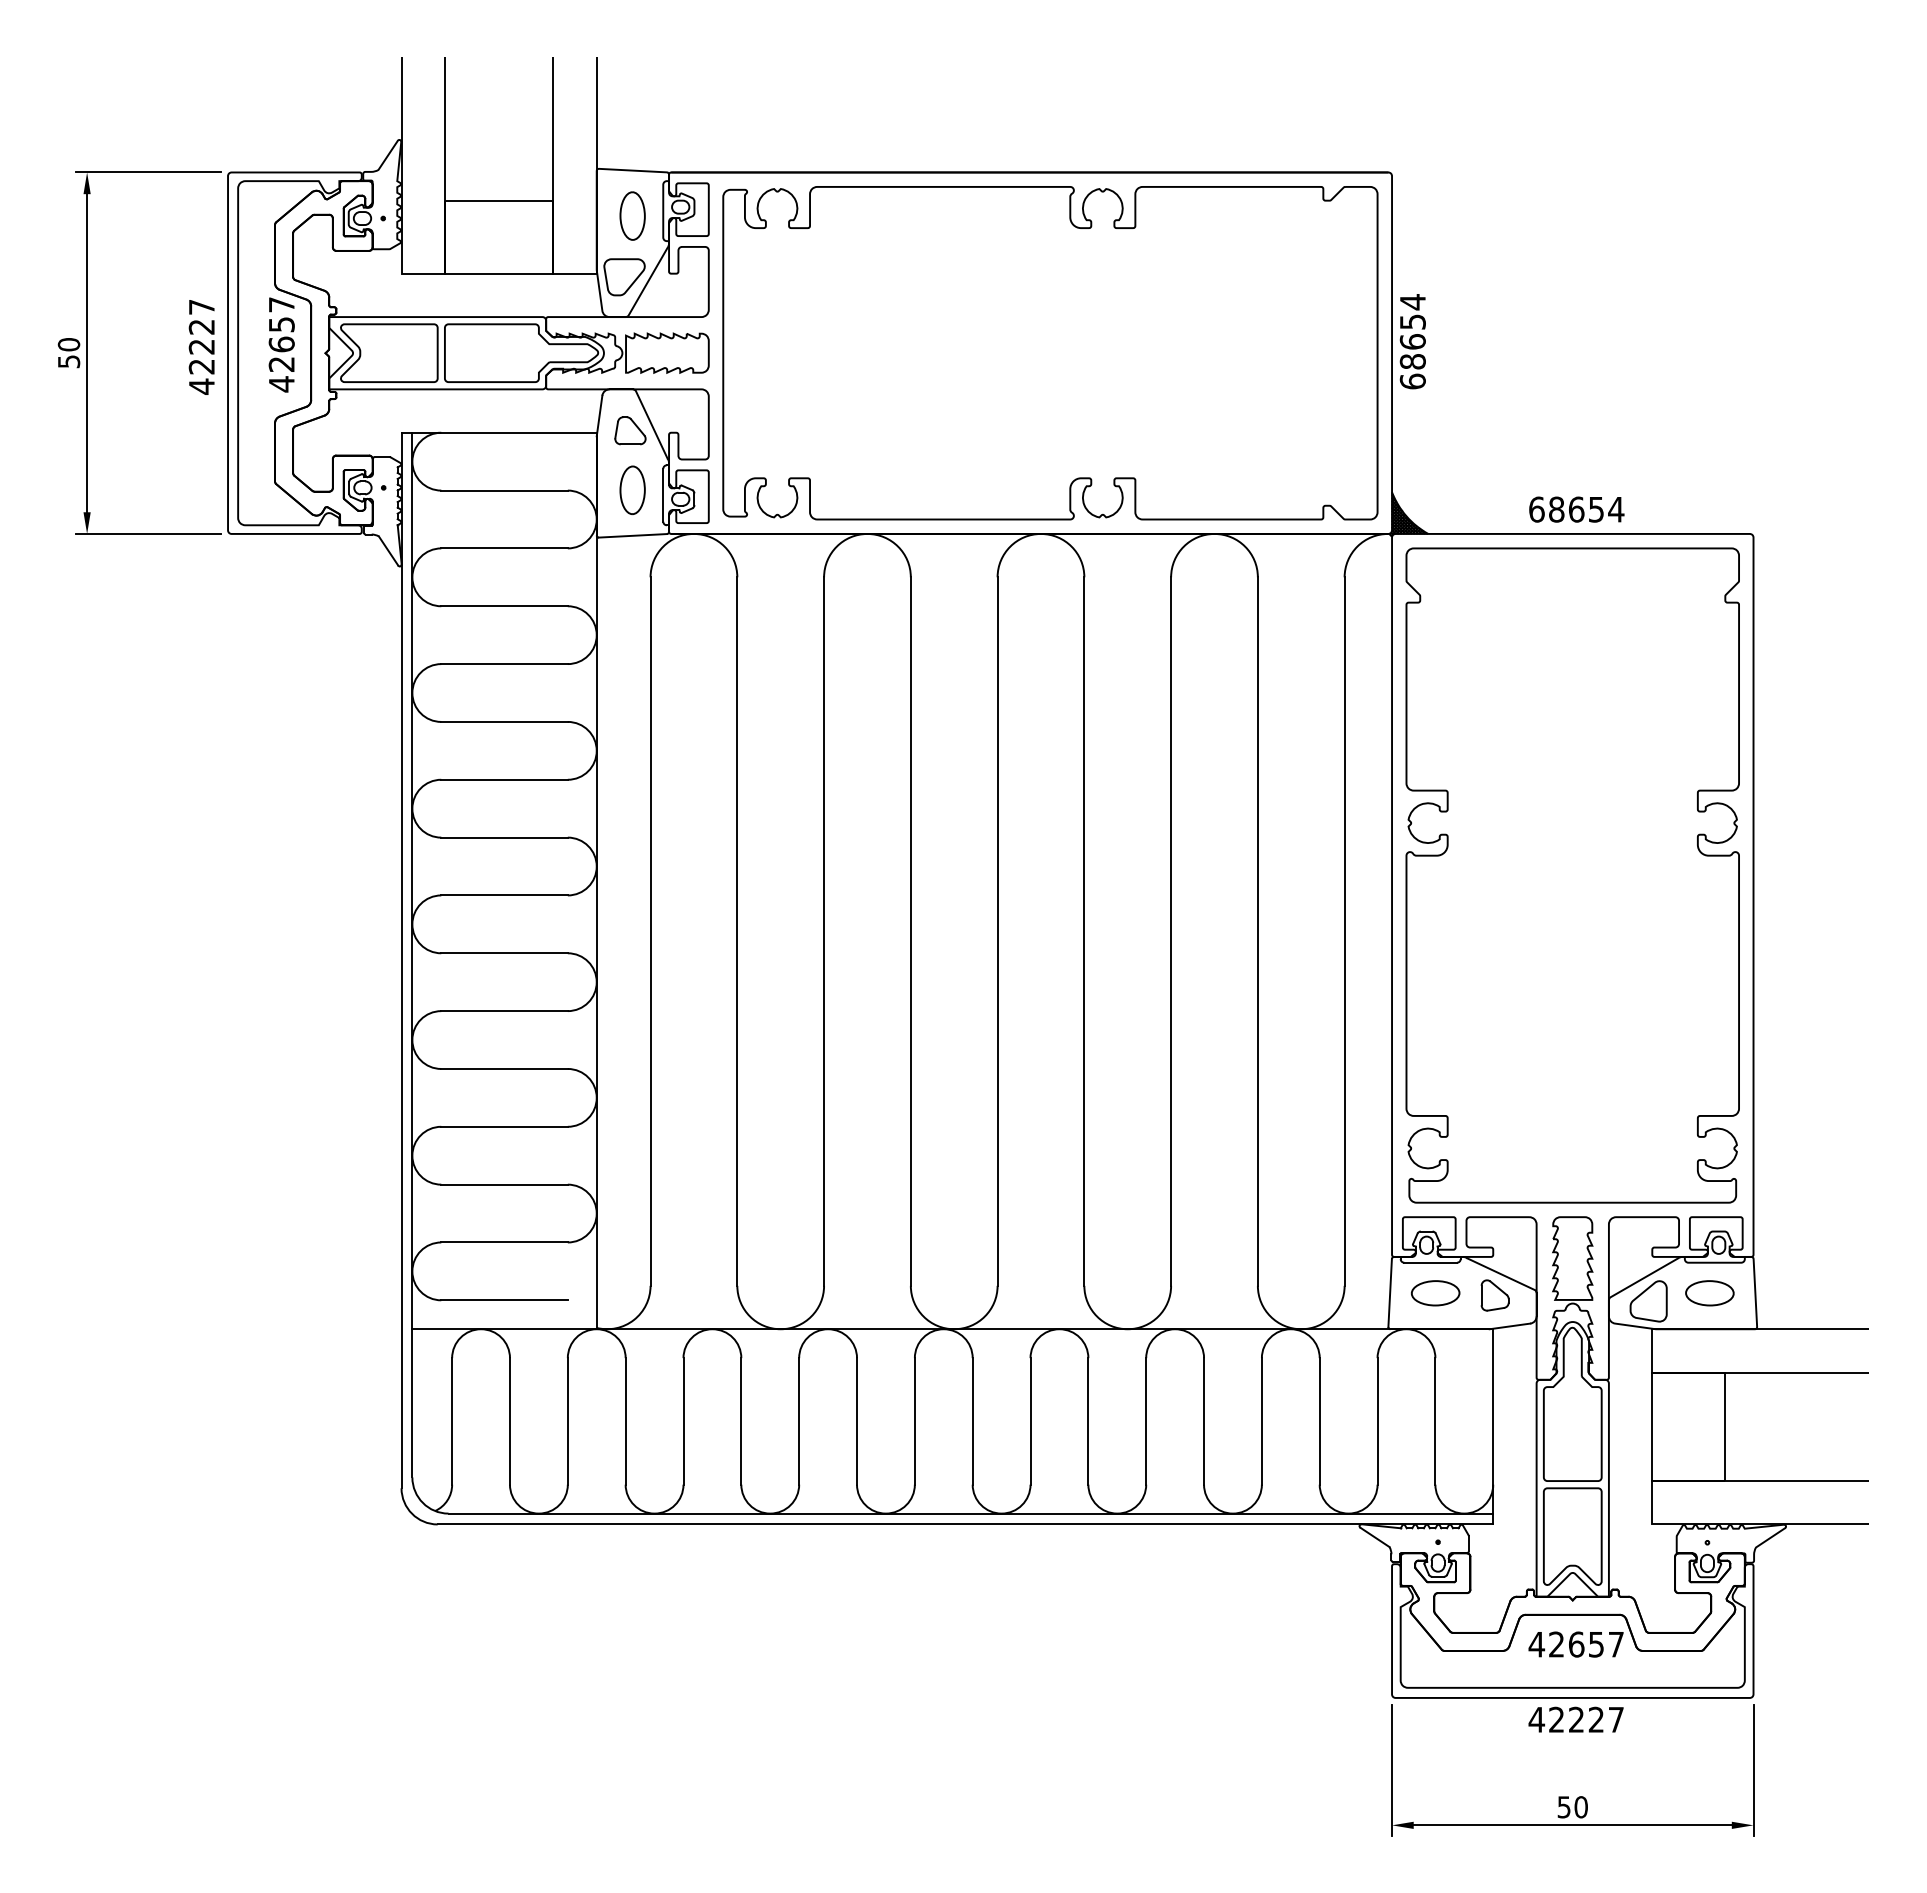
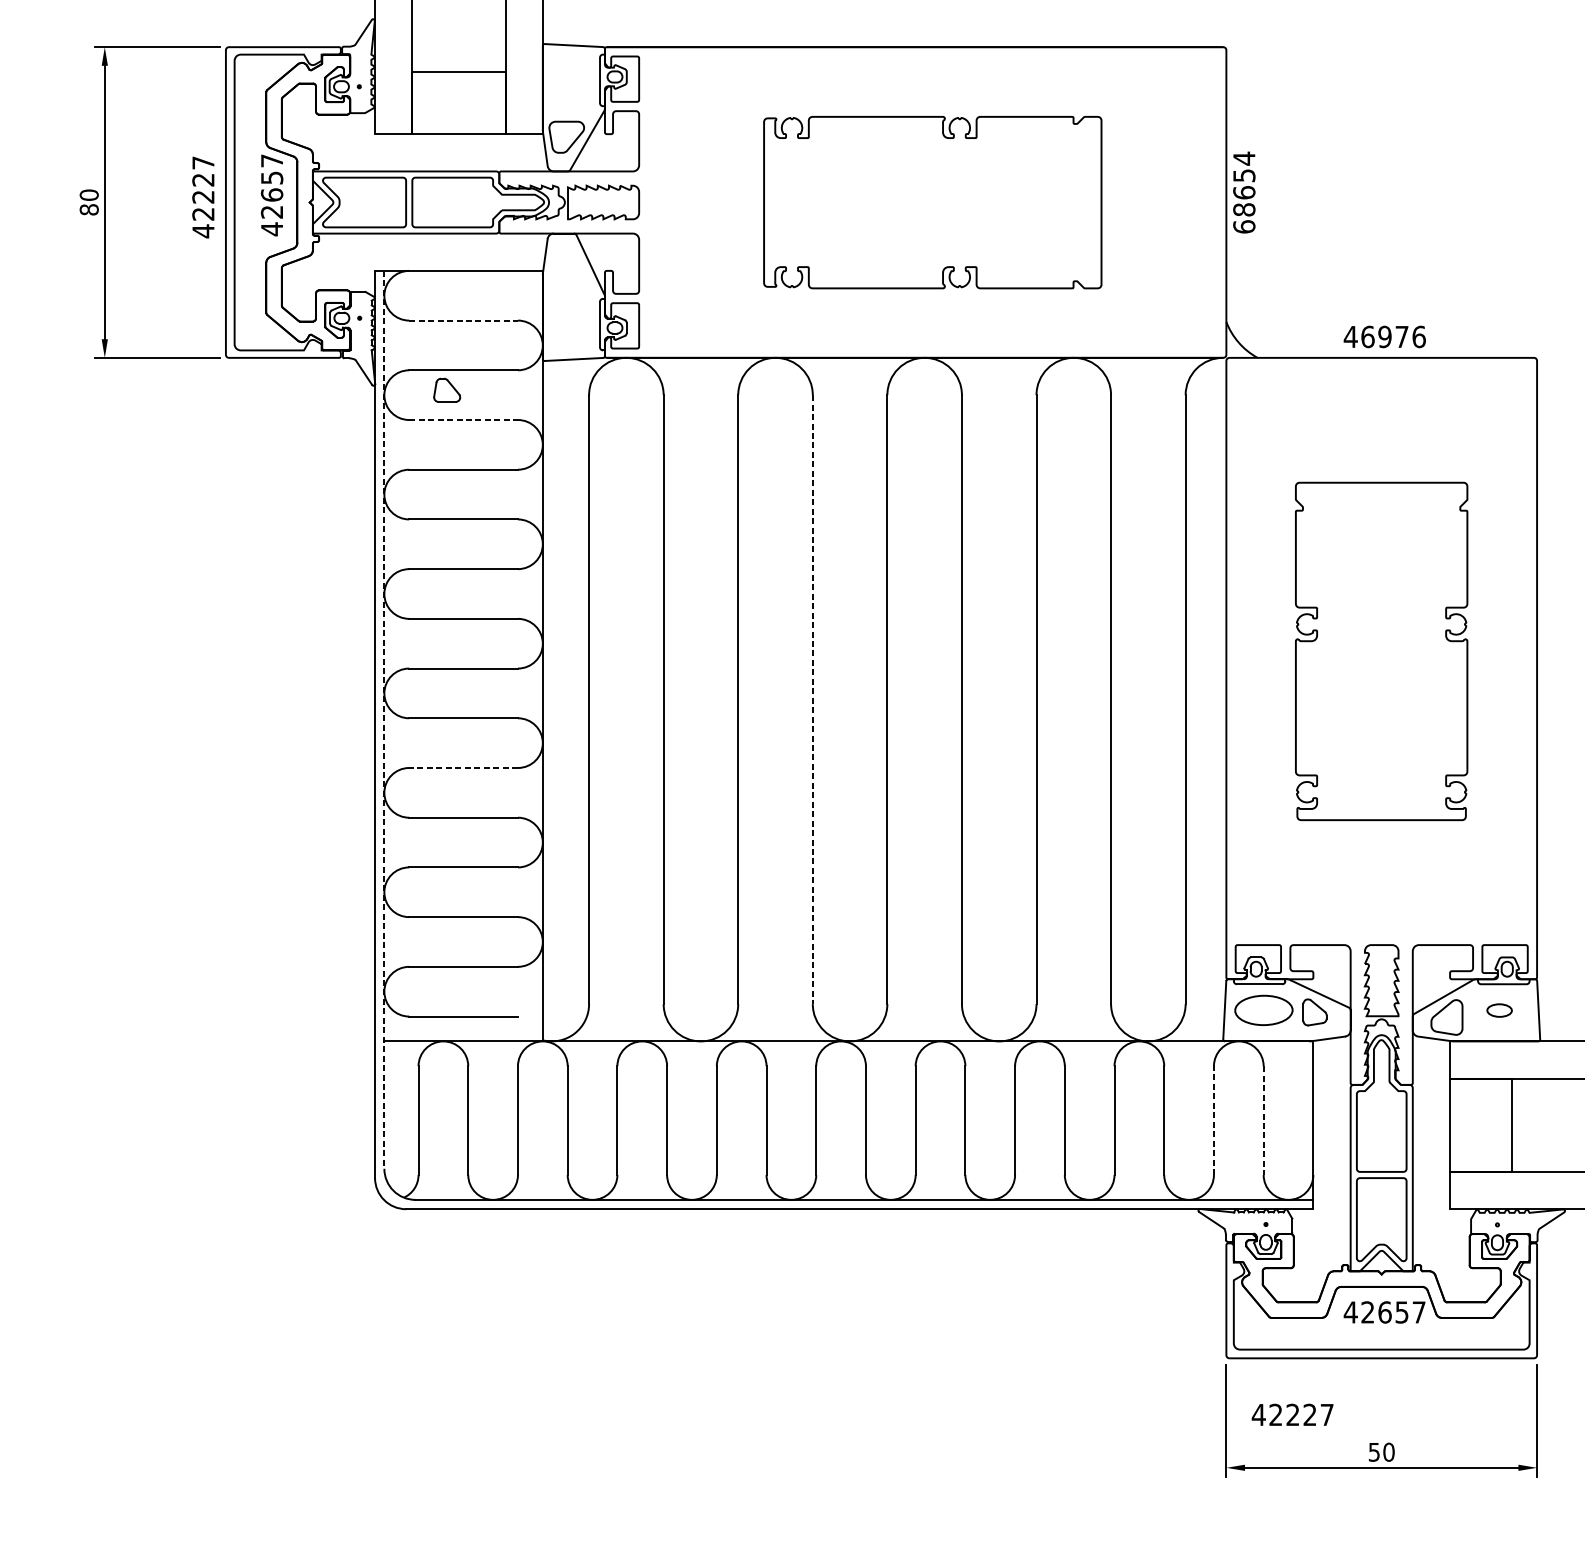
part: (632, 215) -> (573, 84), removed
part: (1050, 353) -> (932, 202), size x0.6
text: (68, 361) -> (88, 209), 50 -> 80
part: (630, 430) -> (447, 390), moved
part: (632, 489) -> (573, 319), removed
line: (505, 490) -> (464, 320), solid -> dashed
text: (1576, 509) -> (1384, 336), 68654 -> 46976
hatch: (1408, 514) -> (1240, 341), removed
line: (505, 606) -> (464, 420), solid -> dashed
part: (1572, 875) -> (1381, 651), size x0.6
line: (910, 932) -> (812, 700), solid -> dashed
line: (412, 955) -> (384, 720), solid -> dashed
line: (504, 1011) -> (463, 768), solid -> dashed
part: (1435, 1293) -> (1263, 1010), size x1.4
part: (1709, 1293) -> (1499, 1010), size x0.6
line: (1377, 1420) -> (1213, 1119), solid -> dashed
line: (1435, 1421) -> (1263, 1120), solid -> dashed
text: (1575, 1719) -> (1292, 1414), moved

